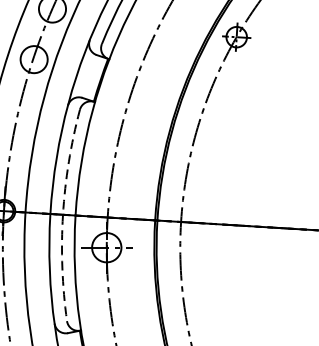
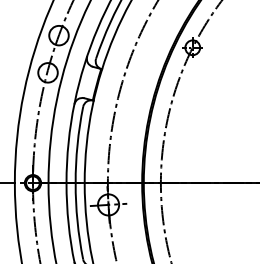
arc: (62, 215) -> (75, 183), dashed -> solid

